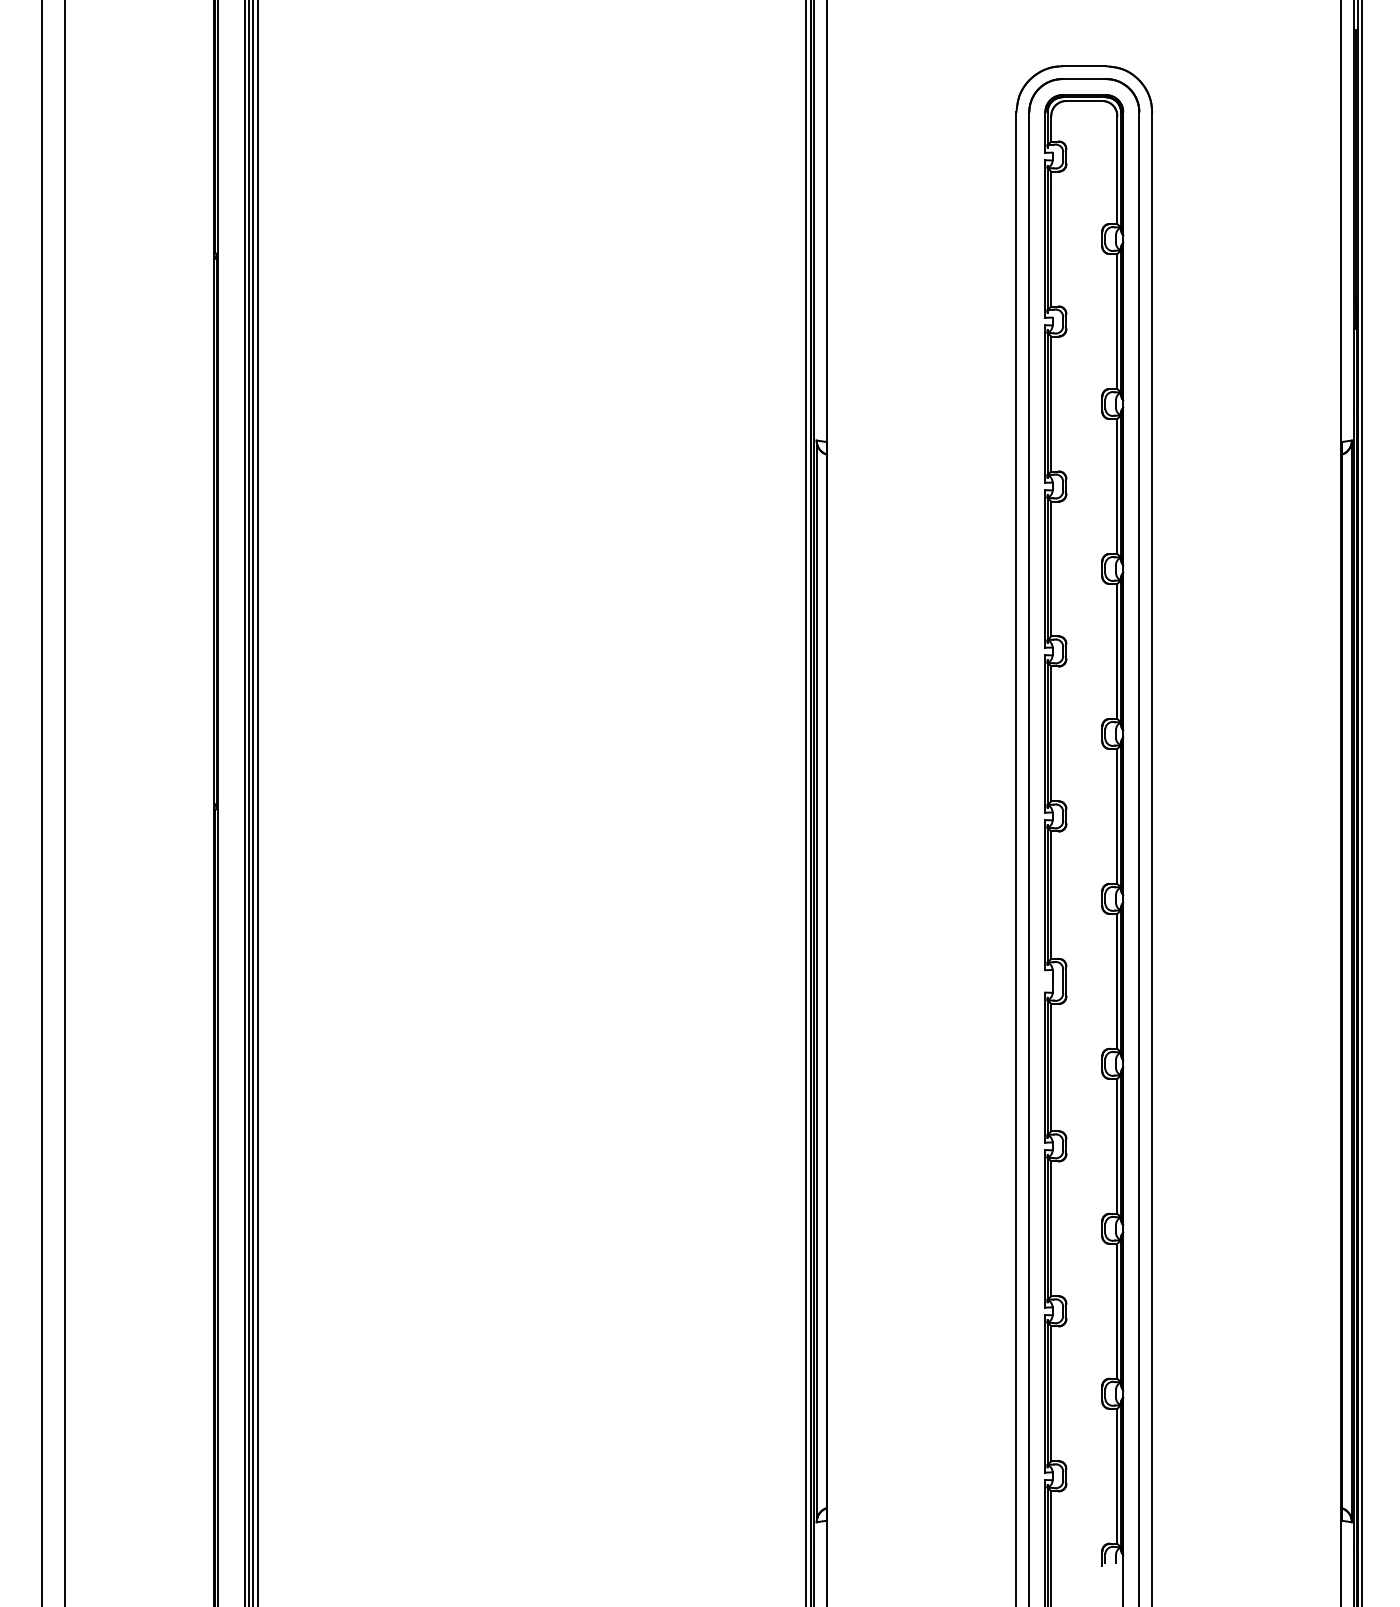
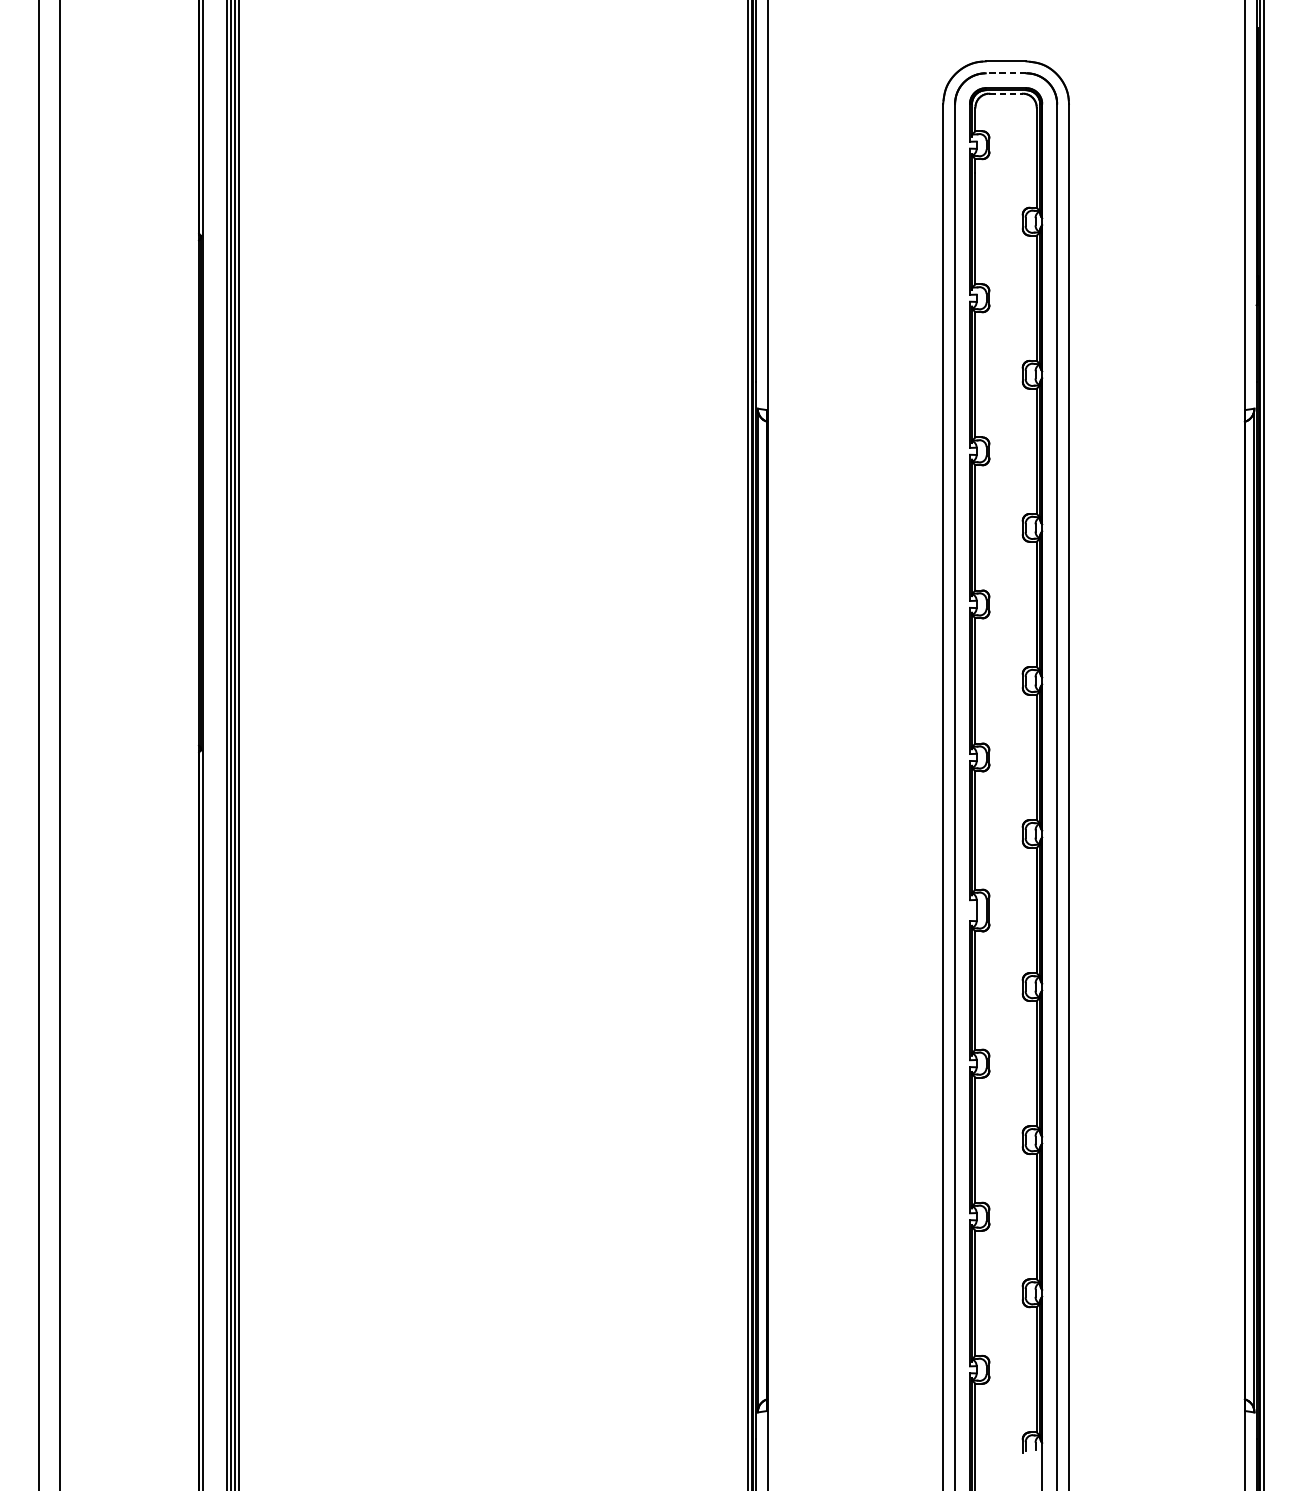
line: (1084, 79) -> (1006, 73), solid -> dashed
line: (1084, 101) -> (1006, 94), solid -> dashed

